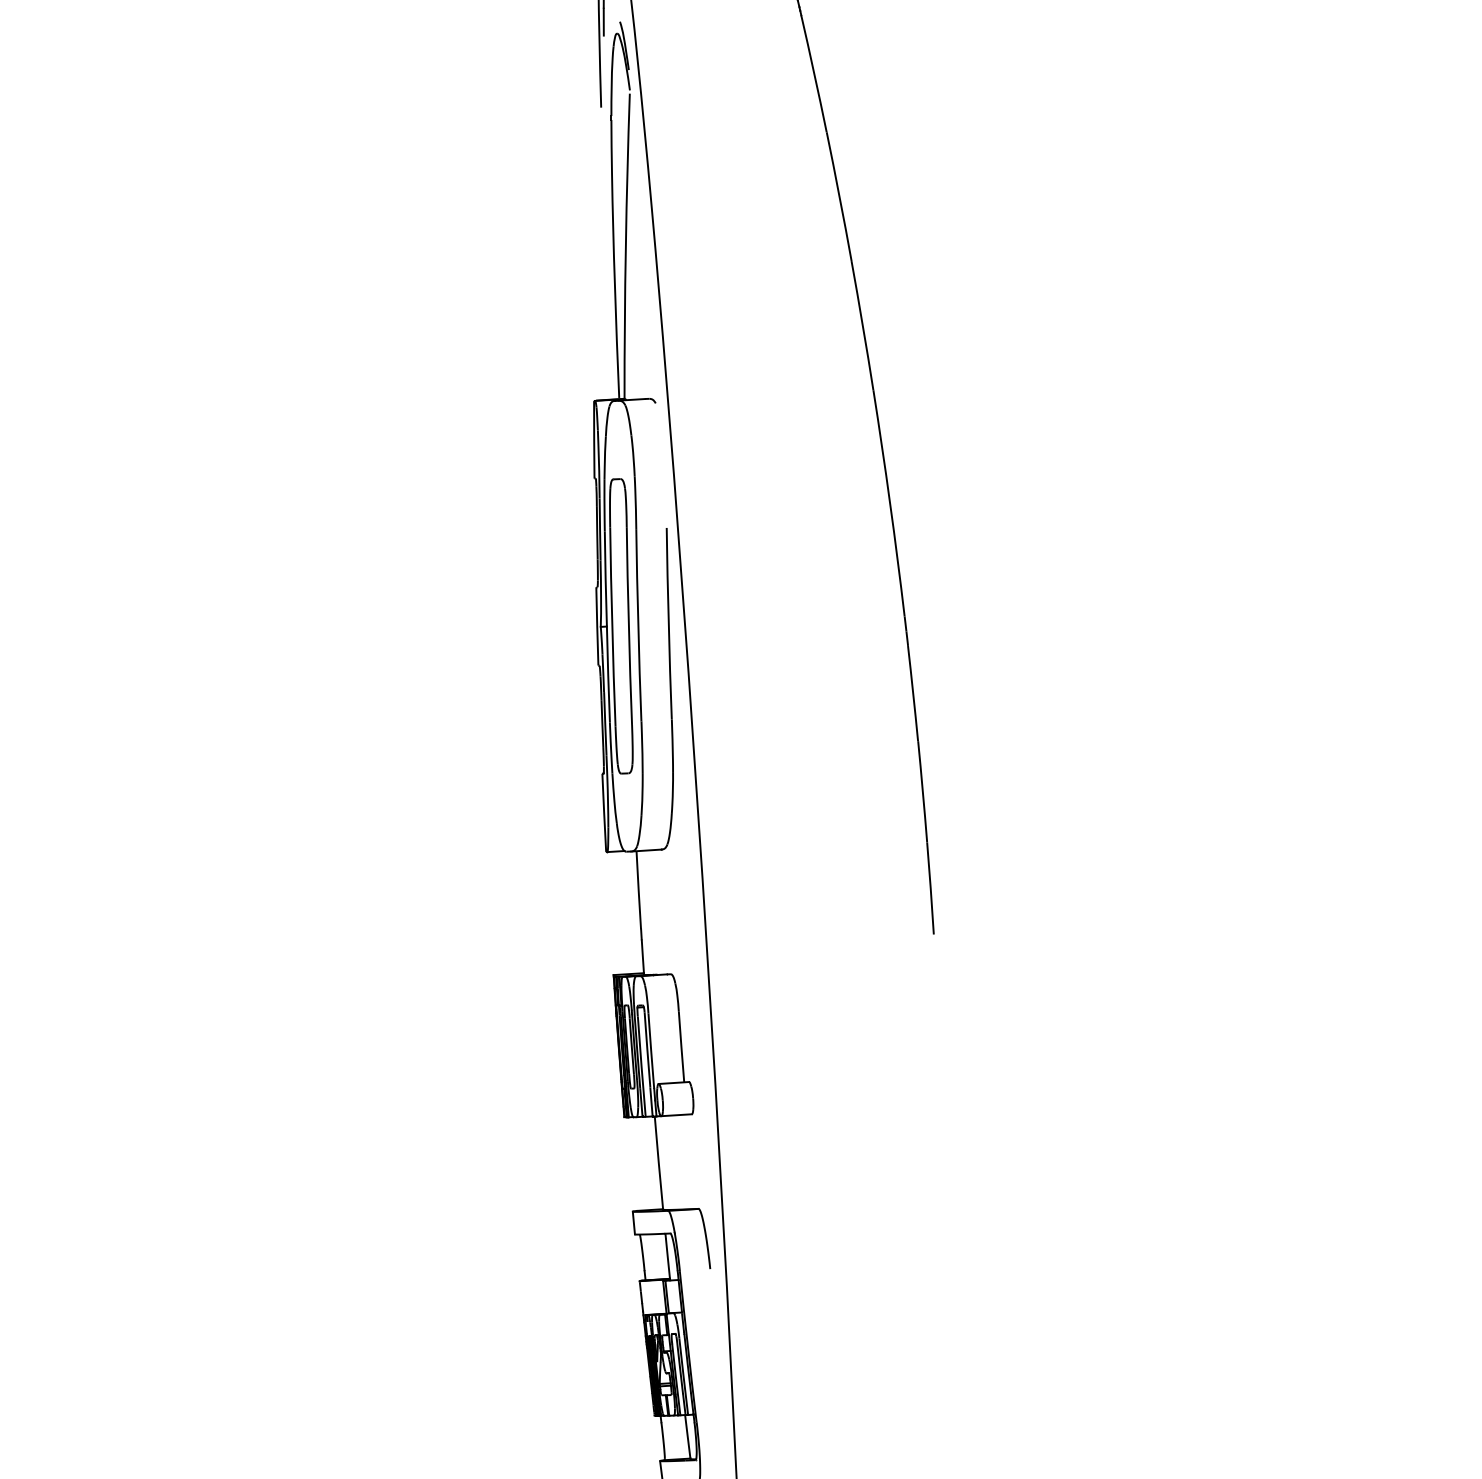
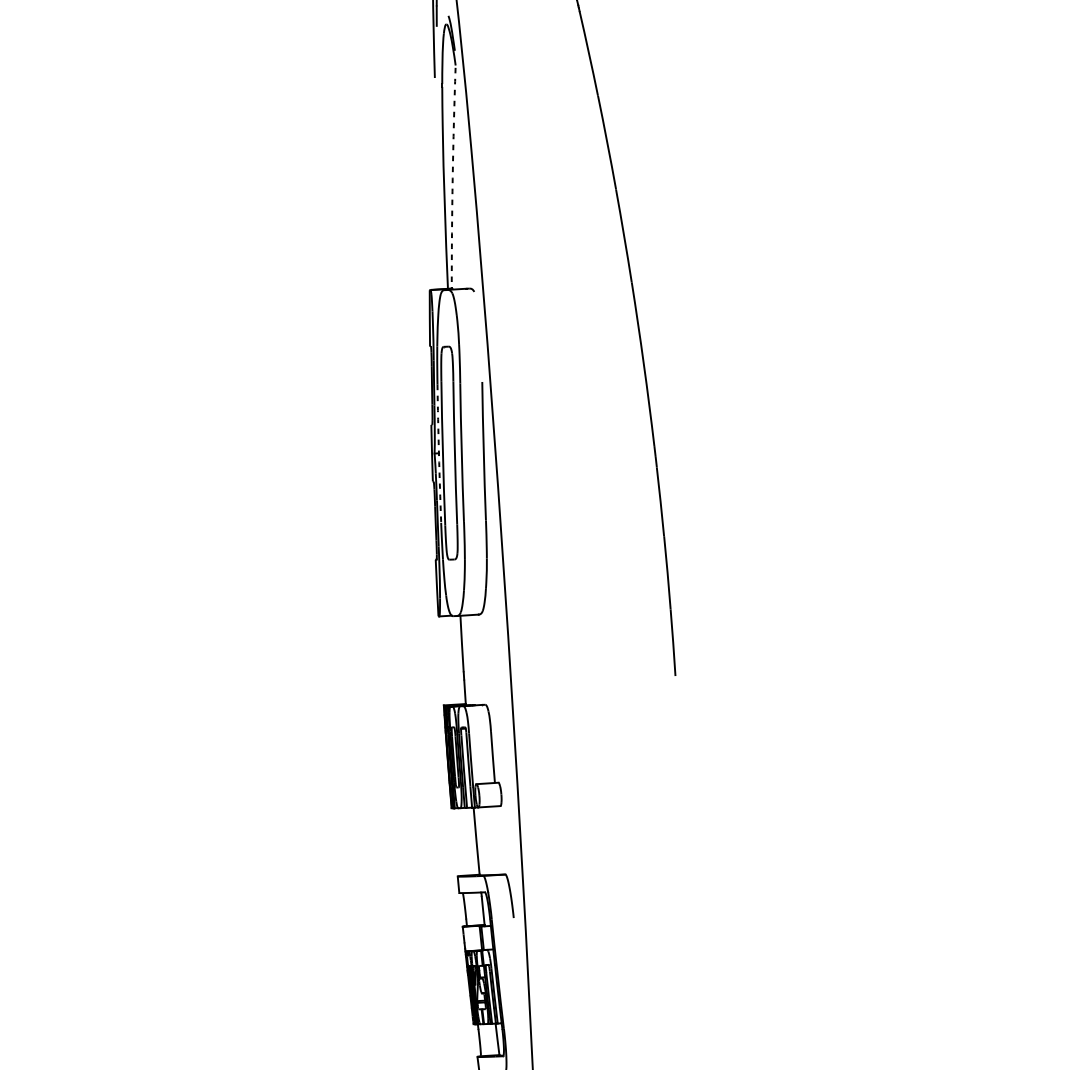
arc: (625, 246) -> (452, 178), solid -> dashed
arc: (606, 627) -> (438, 453), solid -> dashed

